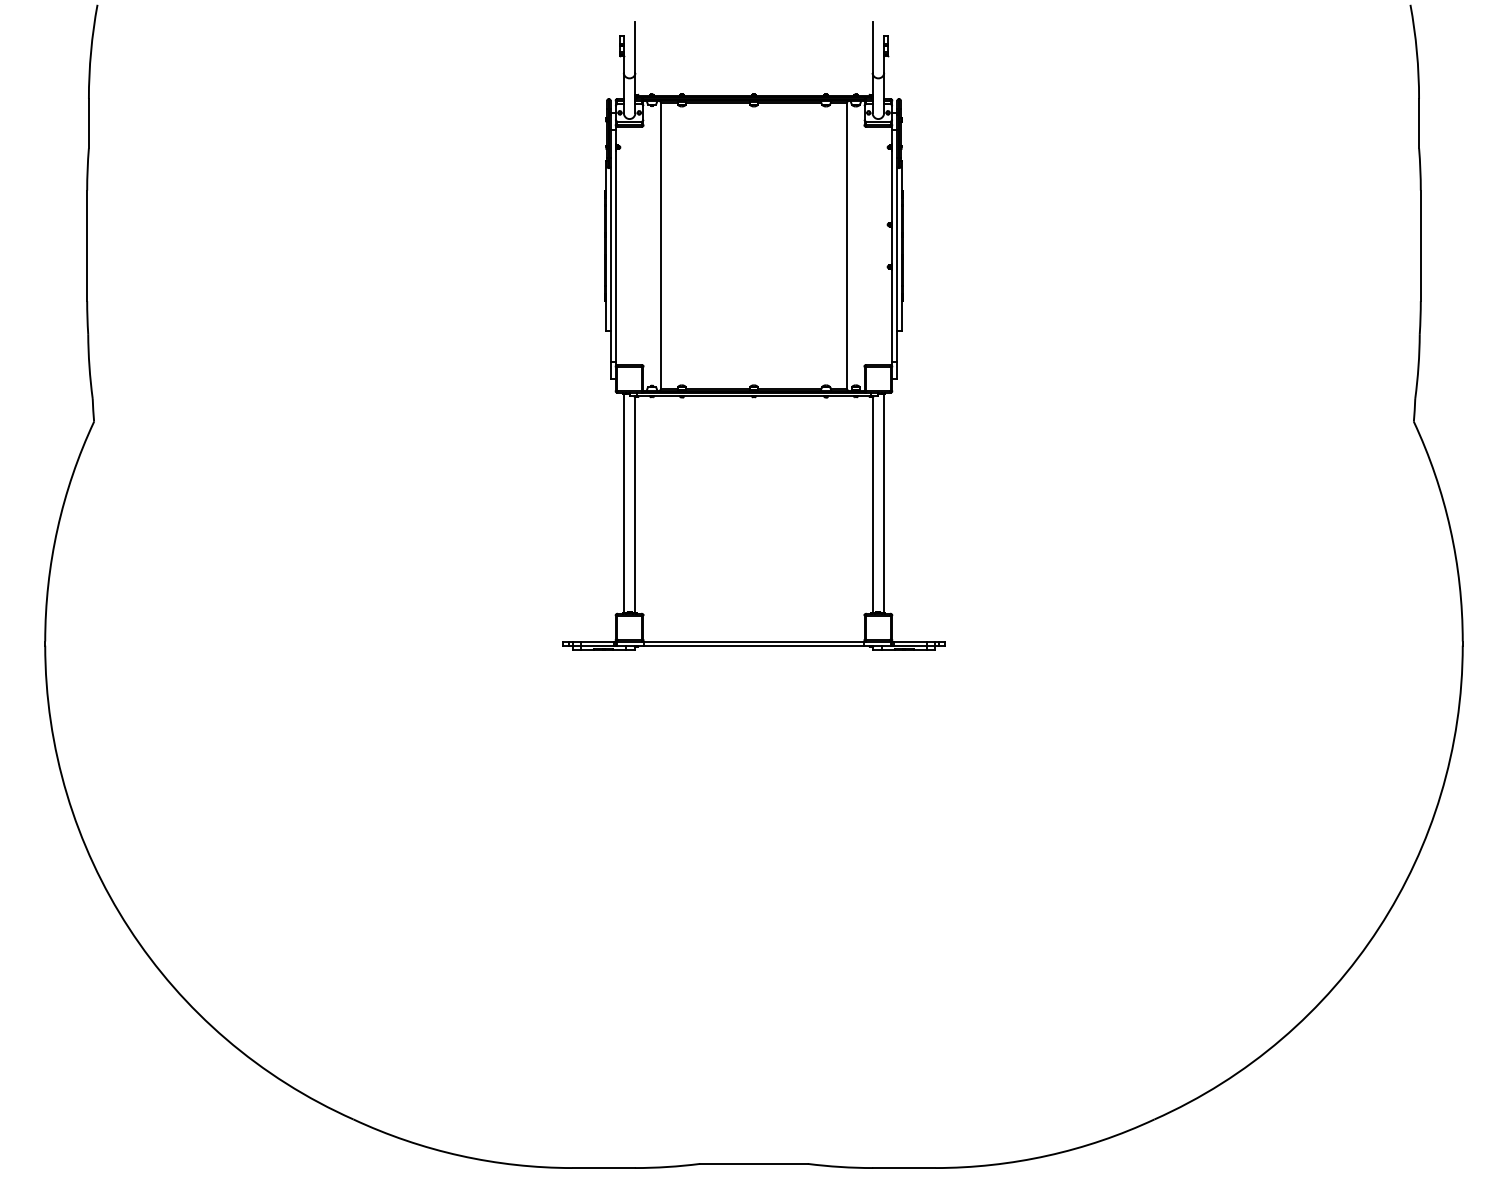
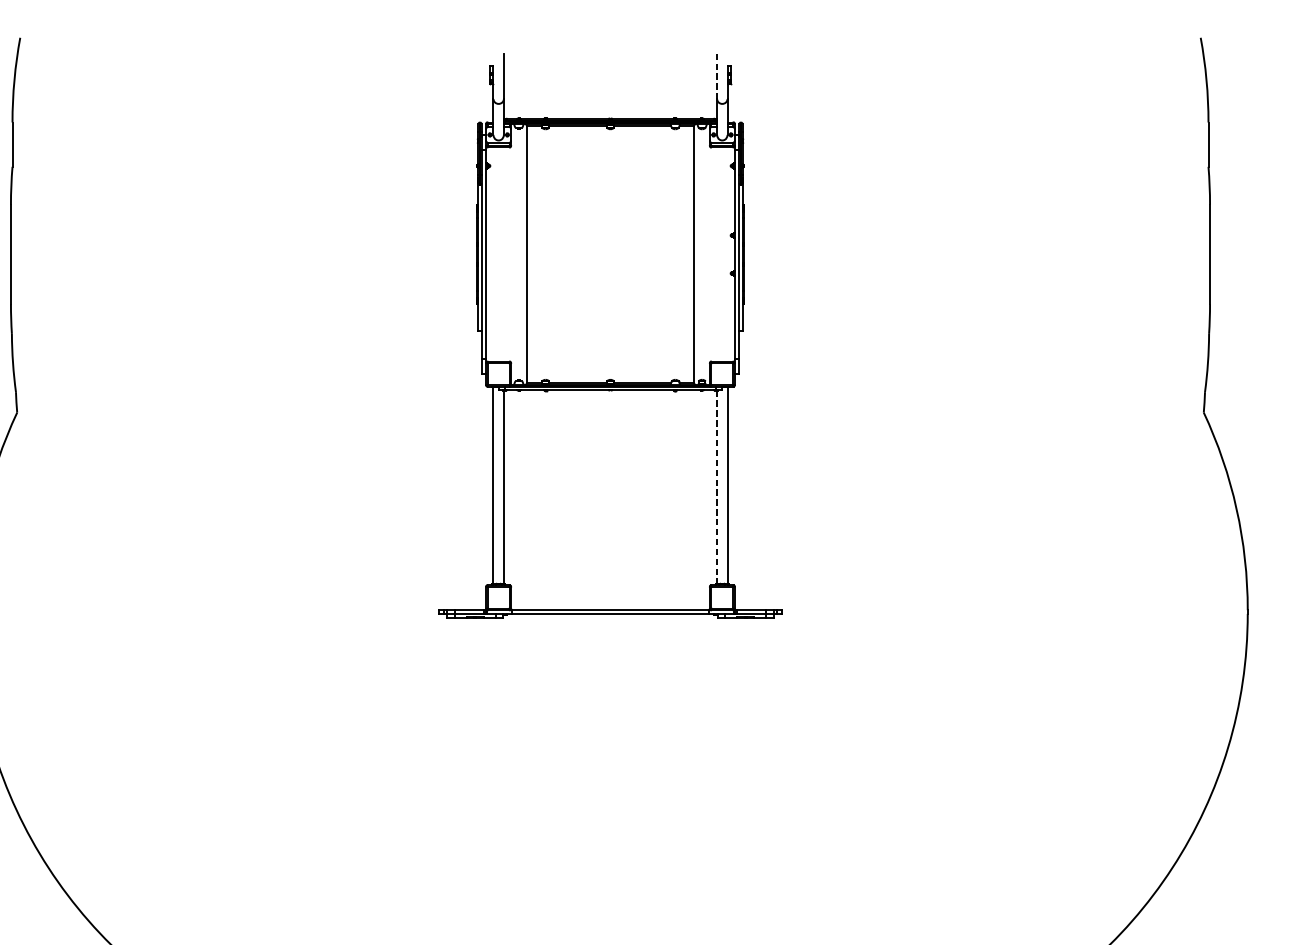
line: (872, 48) -> (717, 77), solid -> dashed
line: (872, 505) -> (717, 487), solid -> dashed

